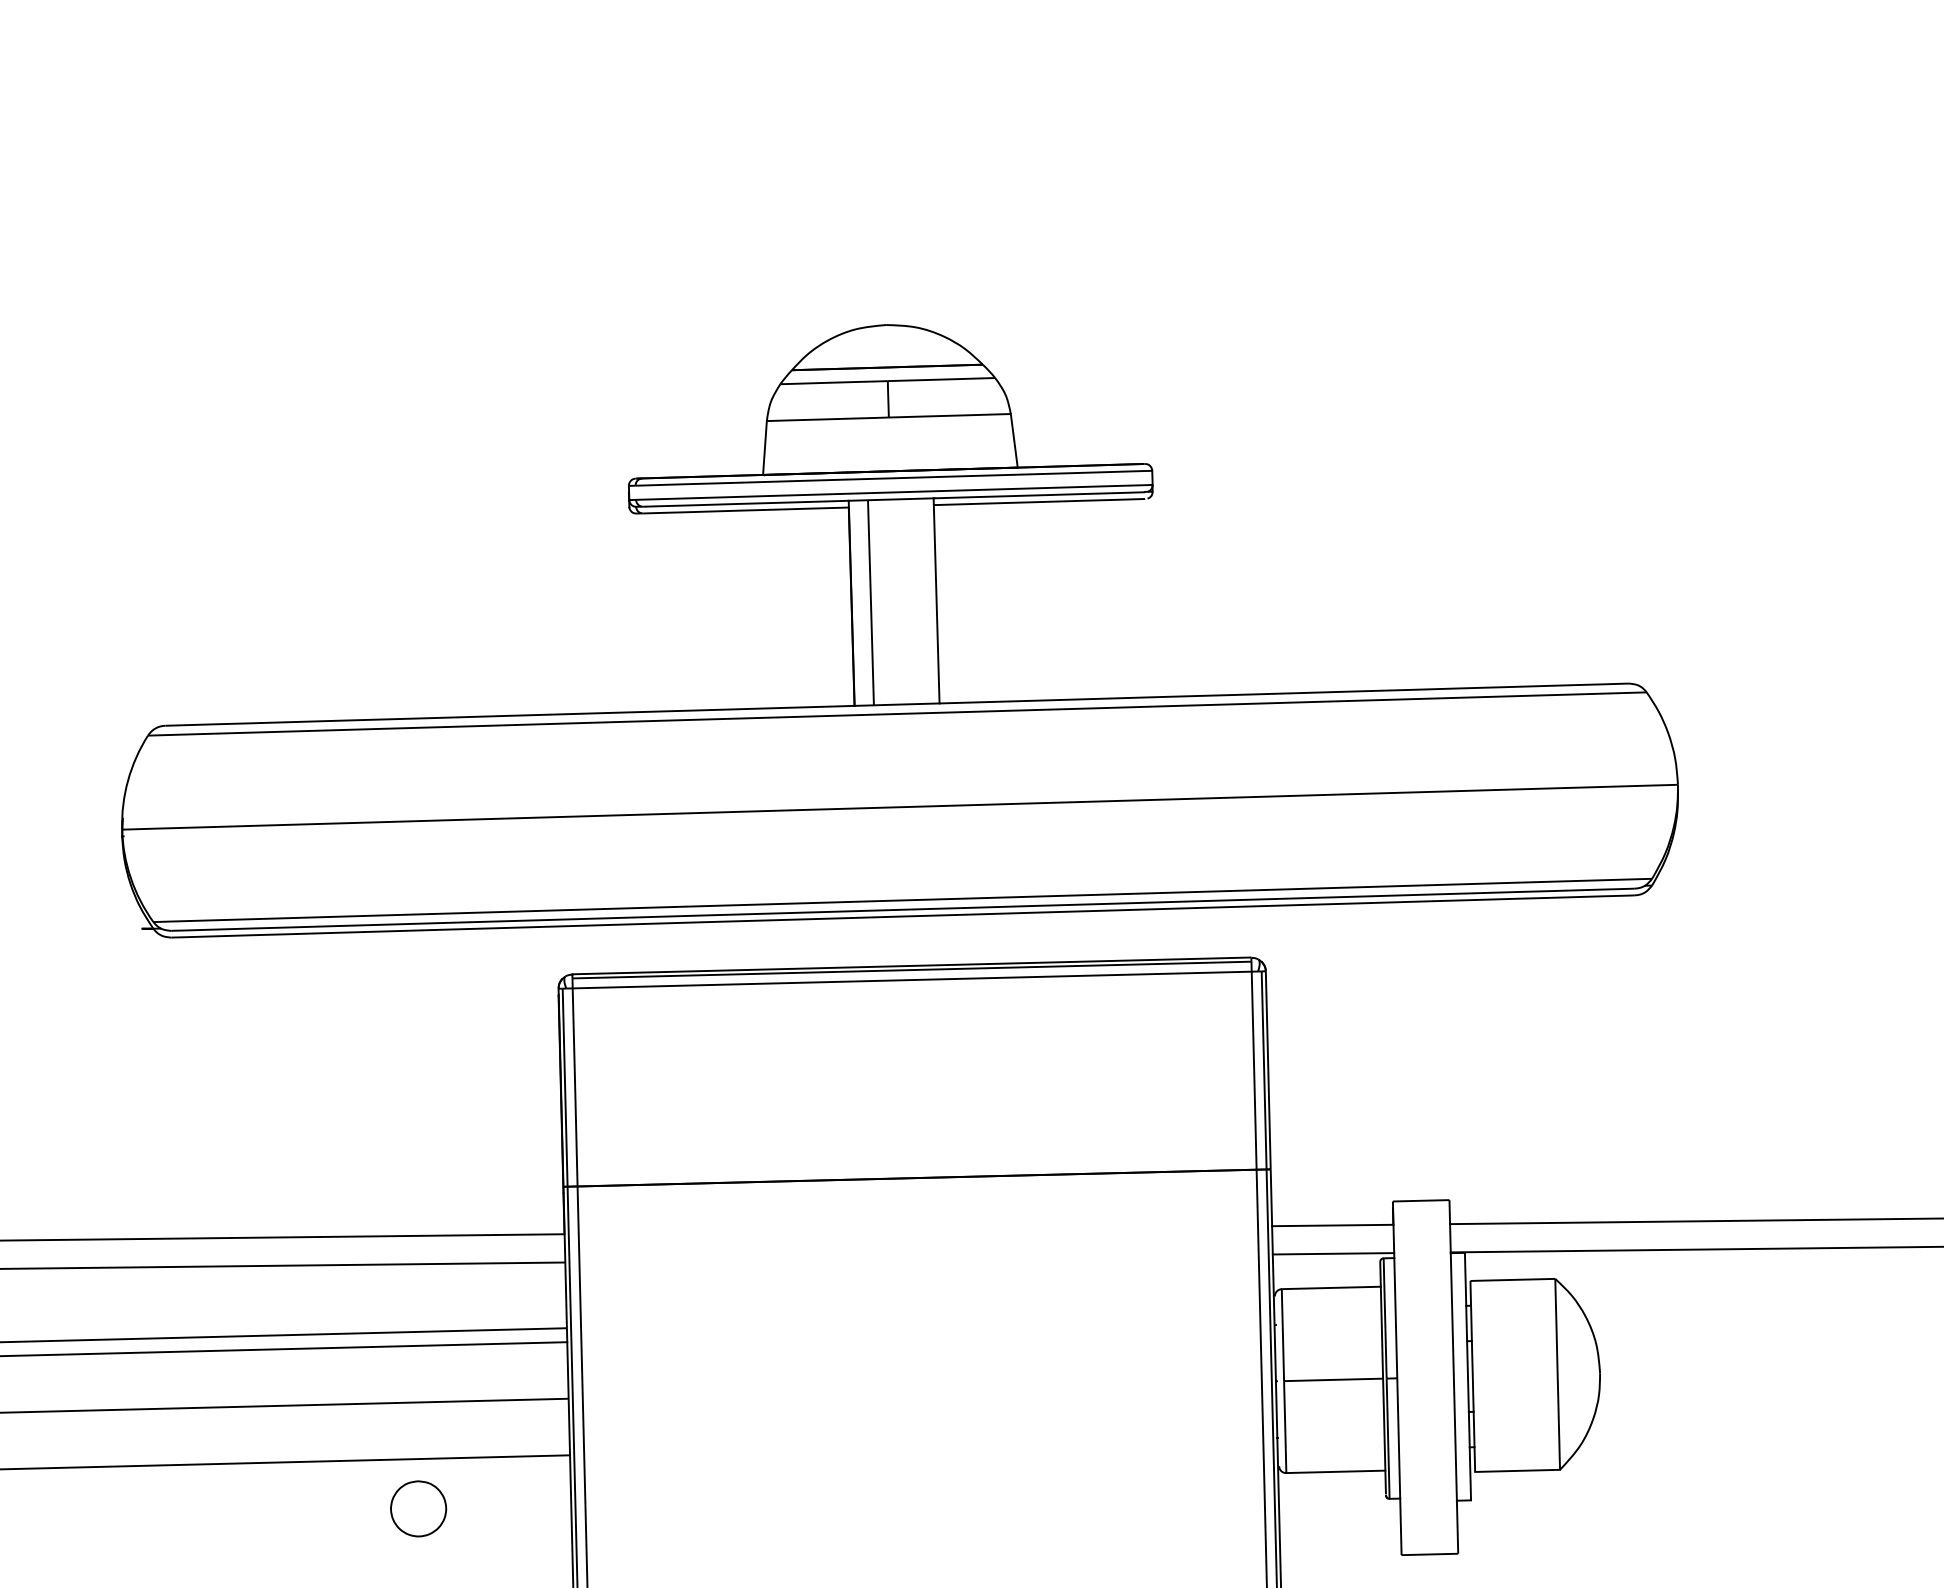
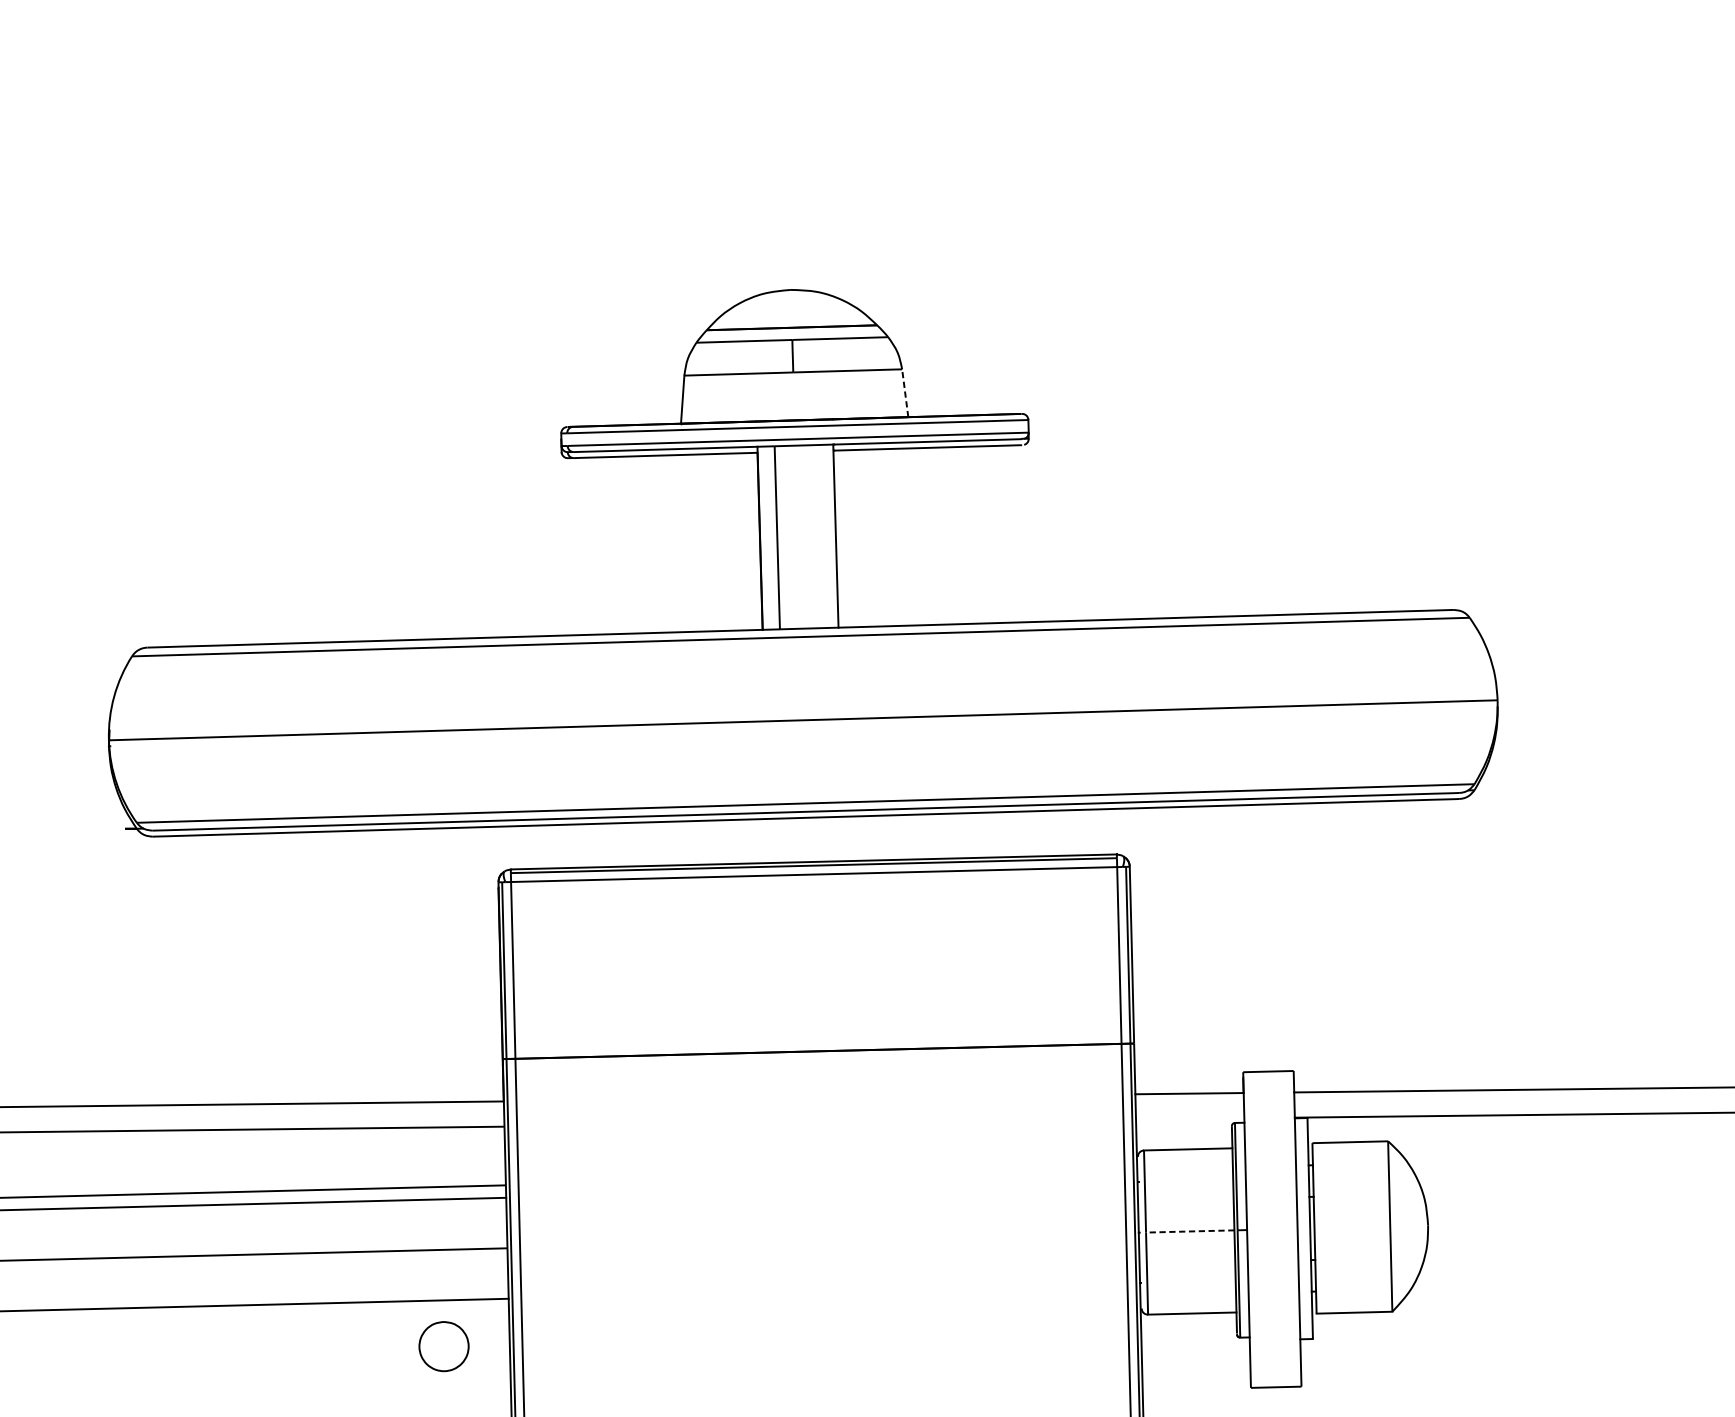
line: (1014, 440) -> (905, 392), solid -> dashed
line: (1333, 1253) -> (1190, 1118), removed
line: (1332, 1379) -> (1189, 1231), solid -> dashed
part: (418, 1508) -> (443, 1346), moved

